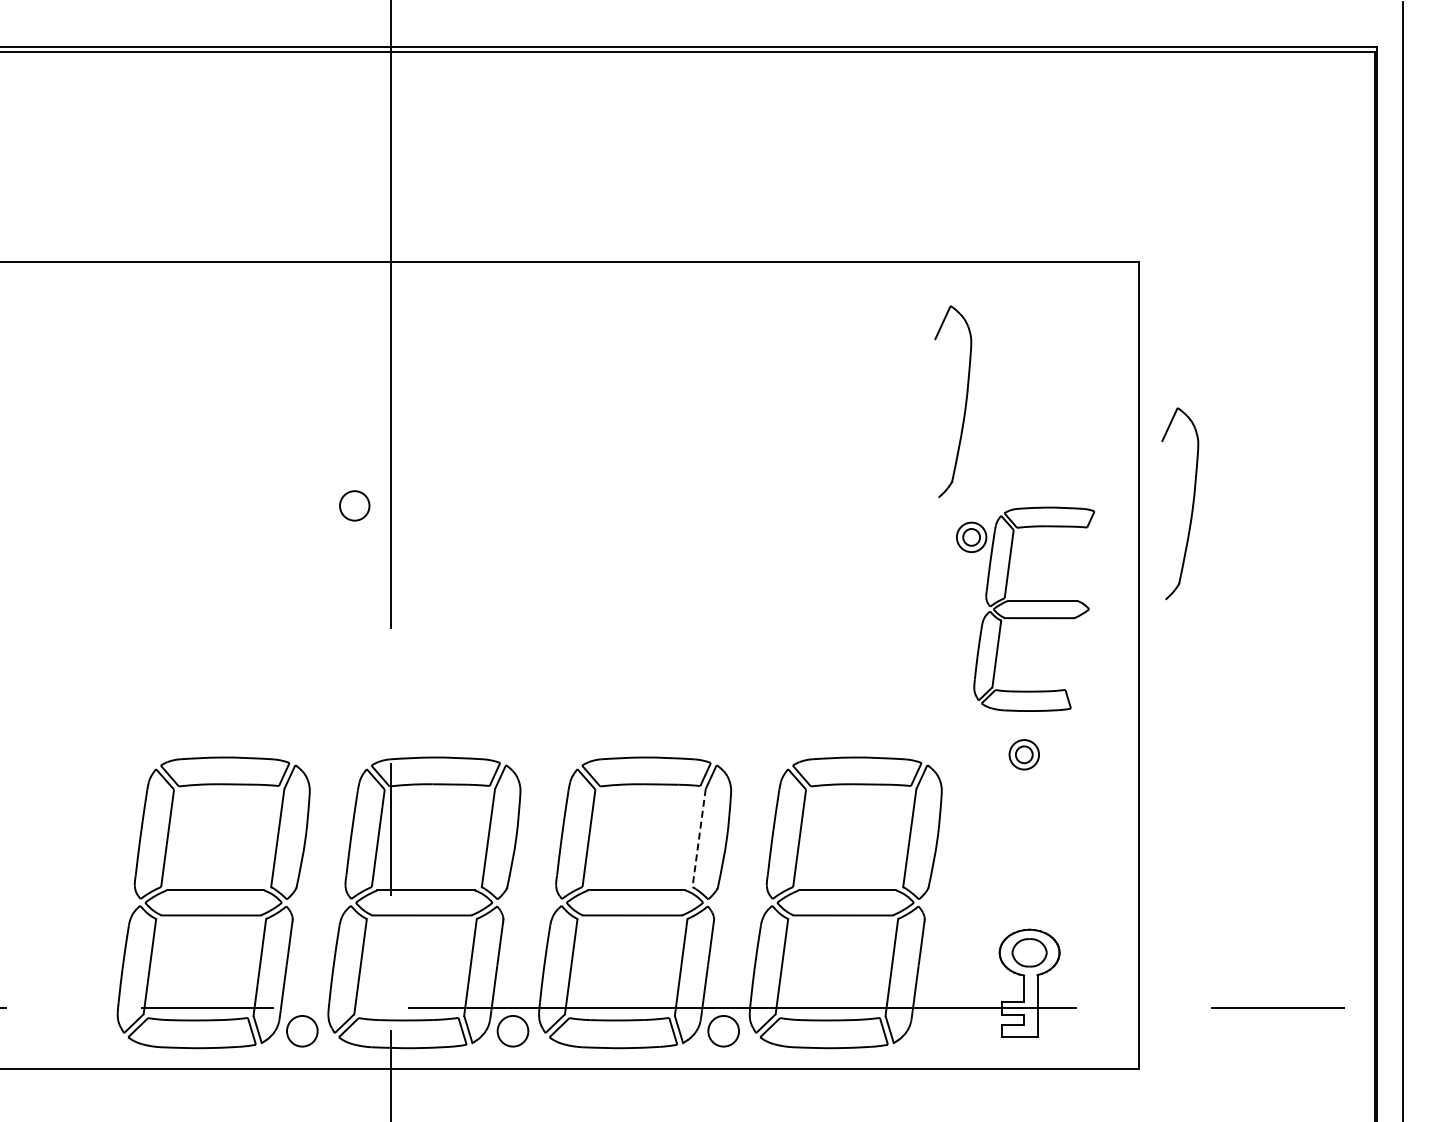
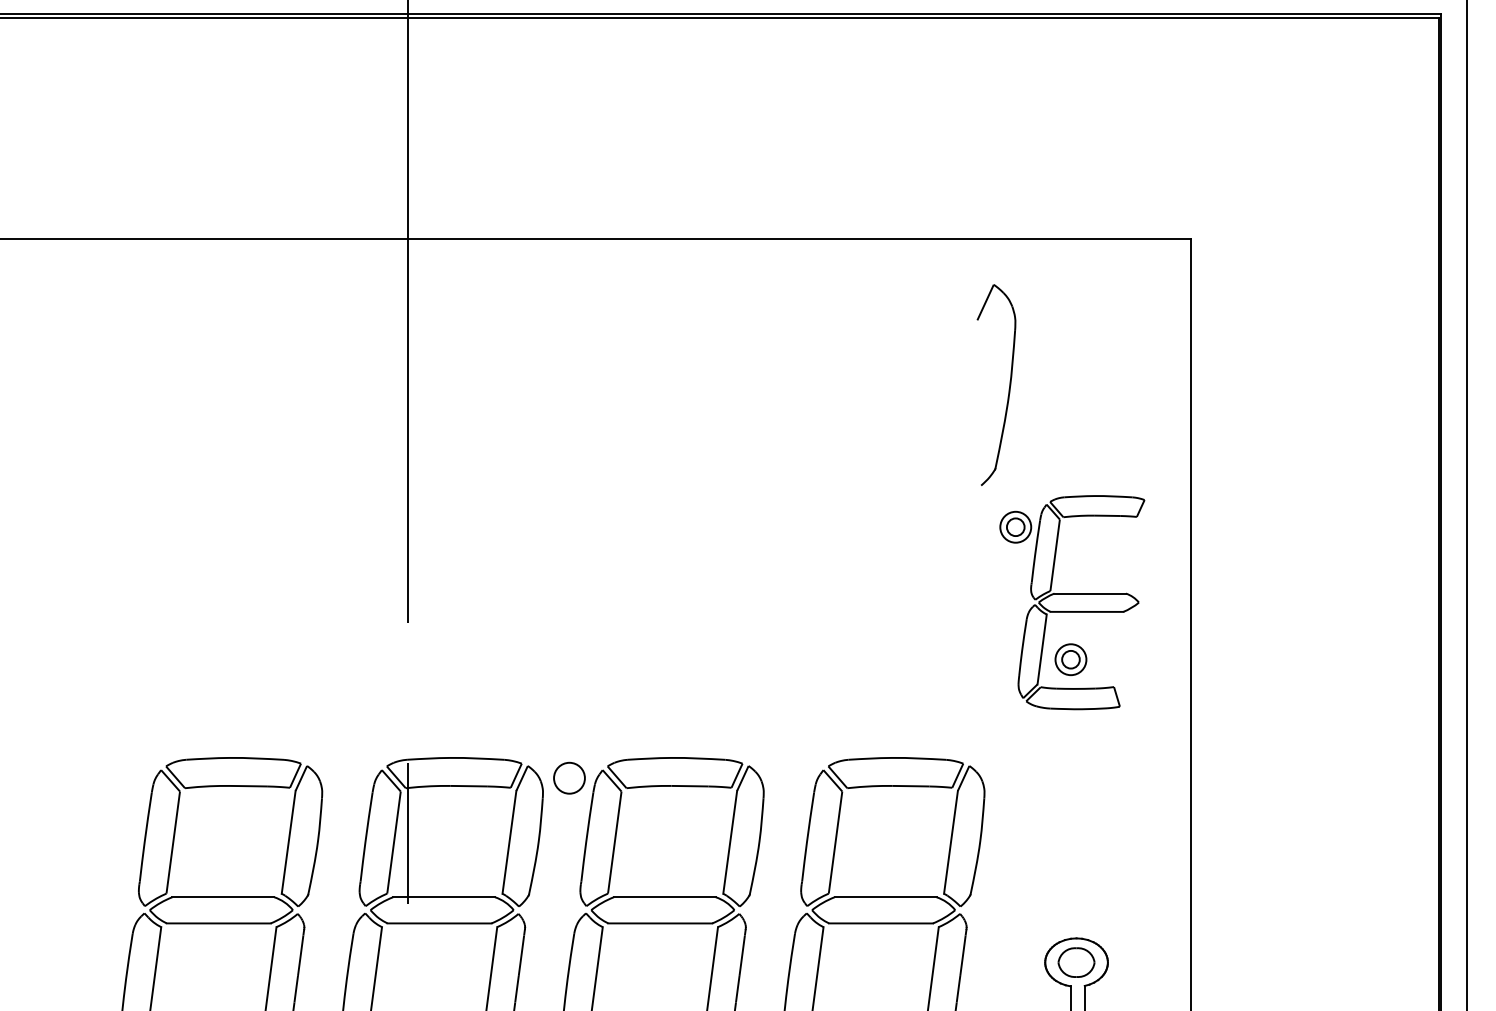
part: (1192, 503) -> (1247, 491), removed
circle: (354, 505) -> (569, 777), moved
part: (1023, 754) -> (1070, 659), moved
line: (699, 838) -> (730, 842), dashed -> solid

